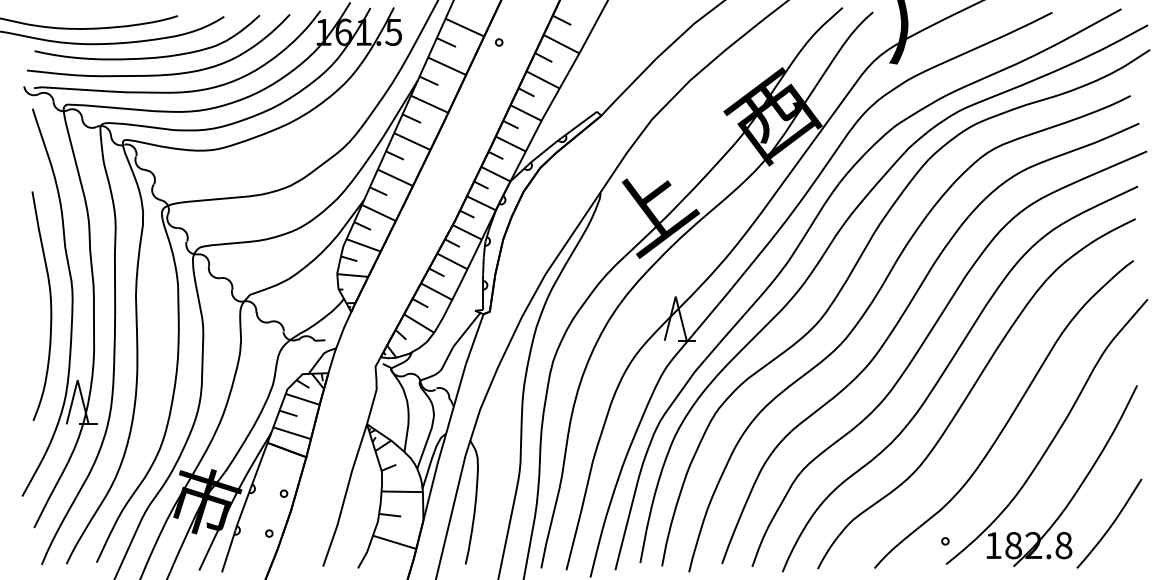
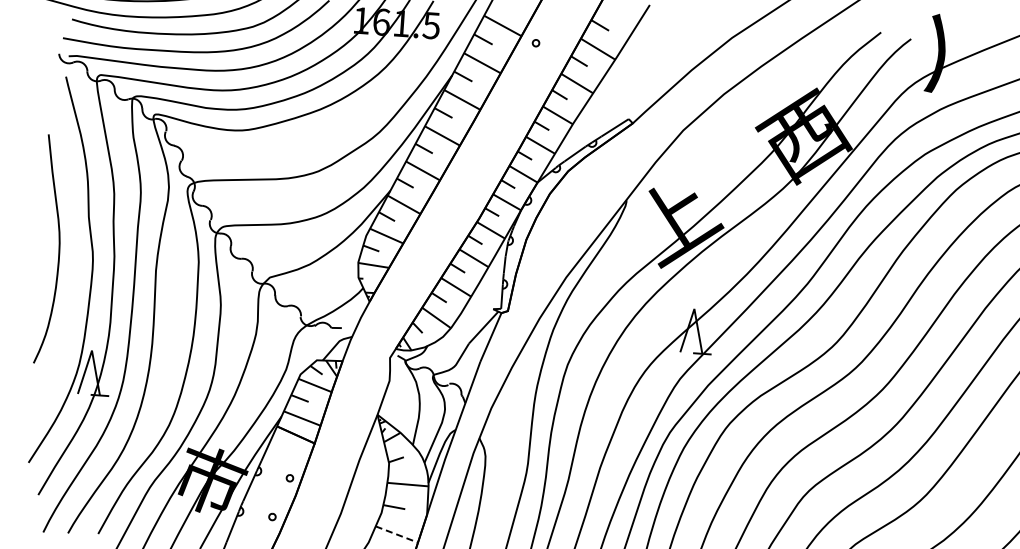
curve: (50, 305) -> (58, 249), moved
line: (394, 542) -> (396, 534), solid -> dashed

